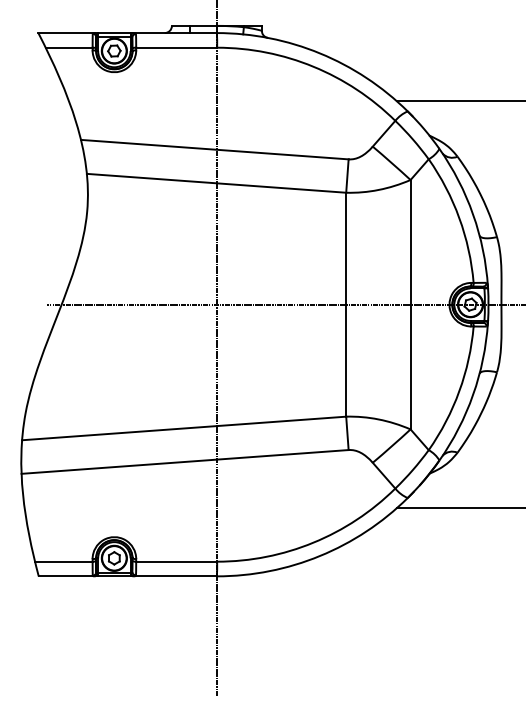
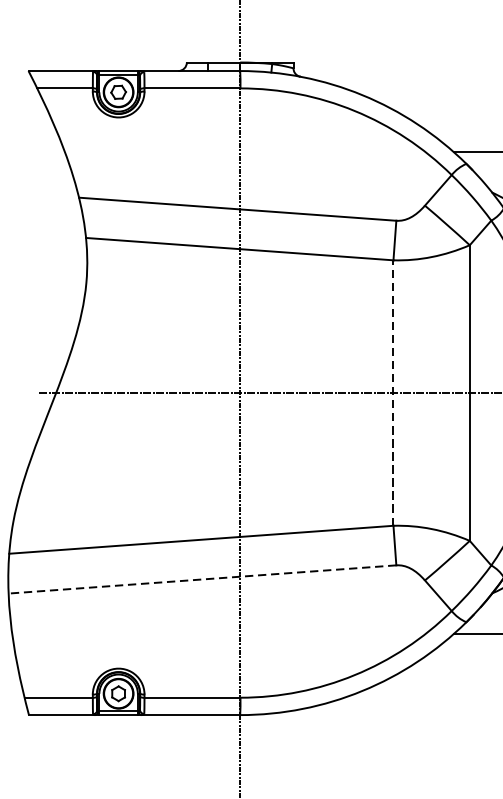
line: (346, 304) -> (393, 392), solid -> dashed
line: (185, 461) -> (202, 578), solid -> dashed

